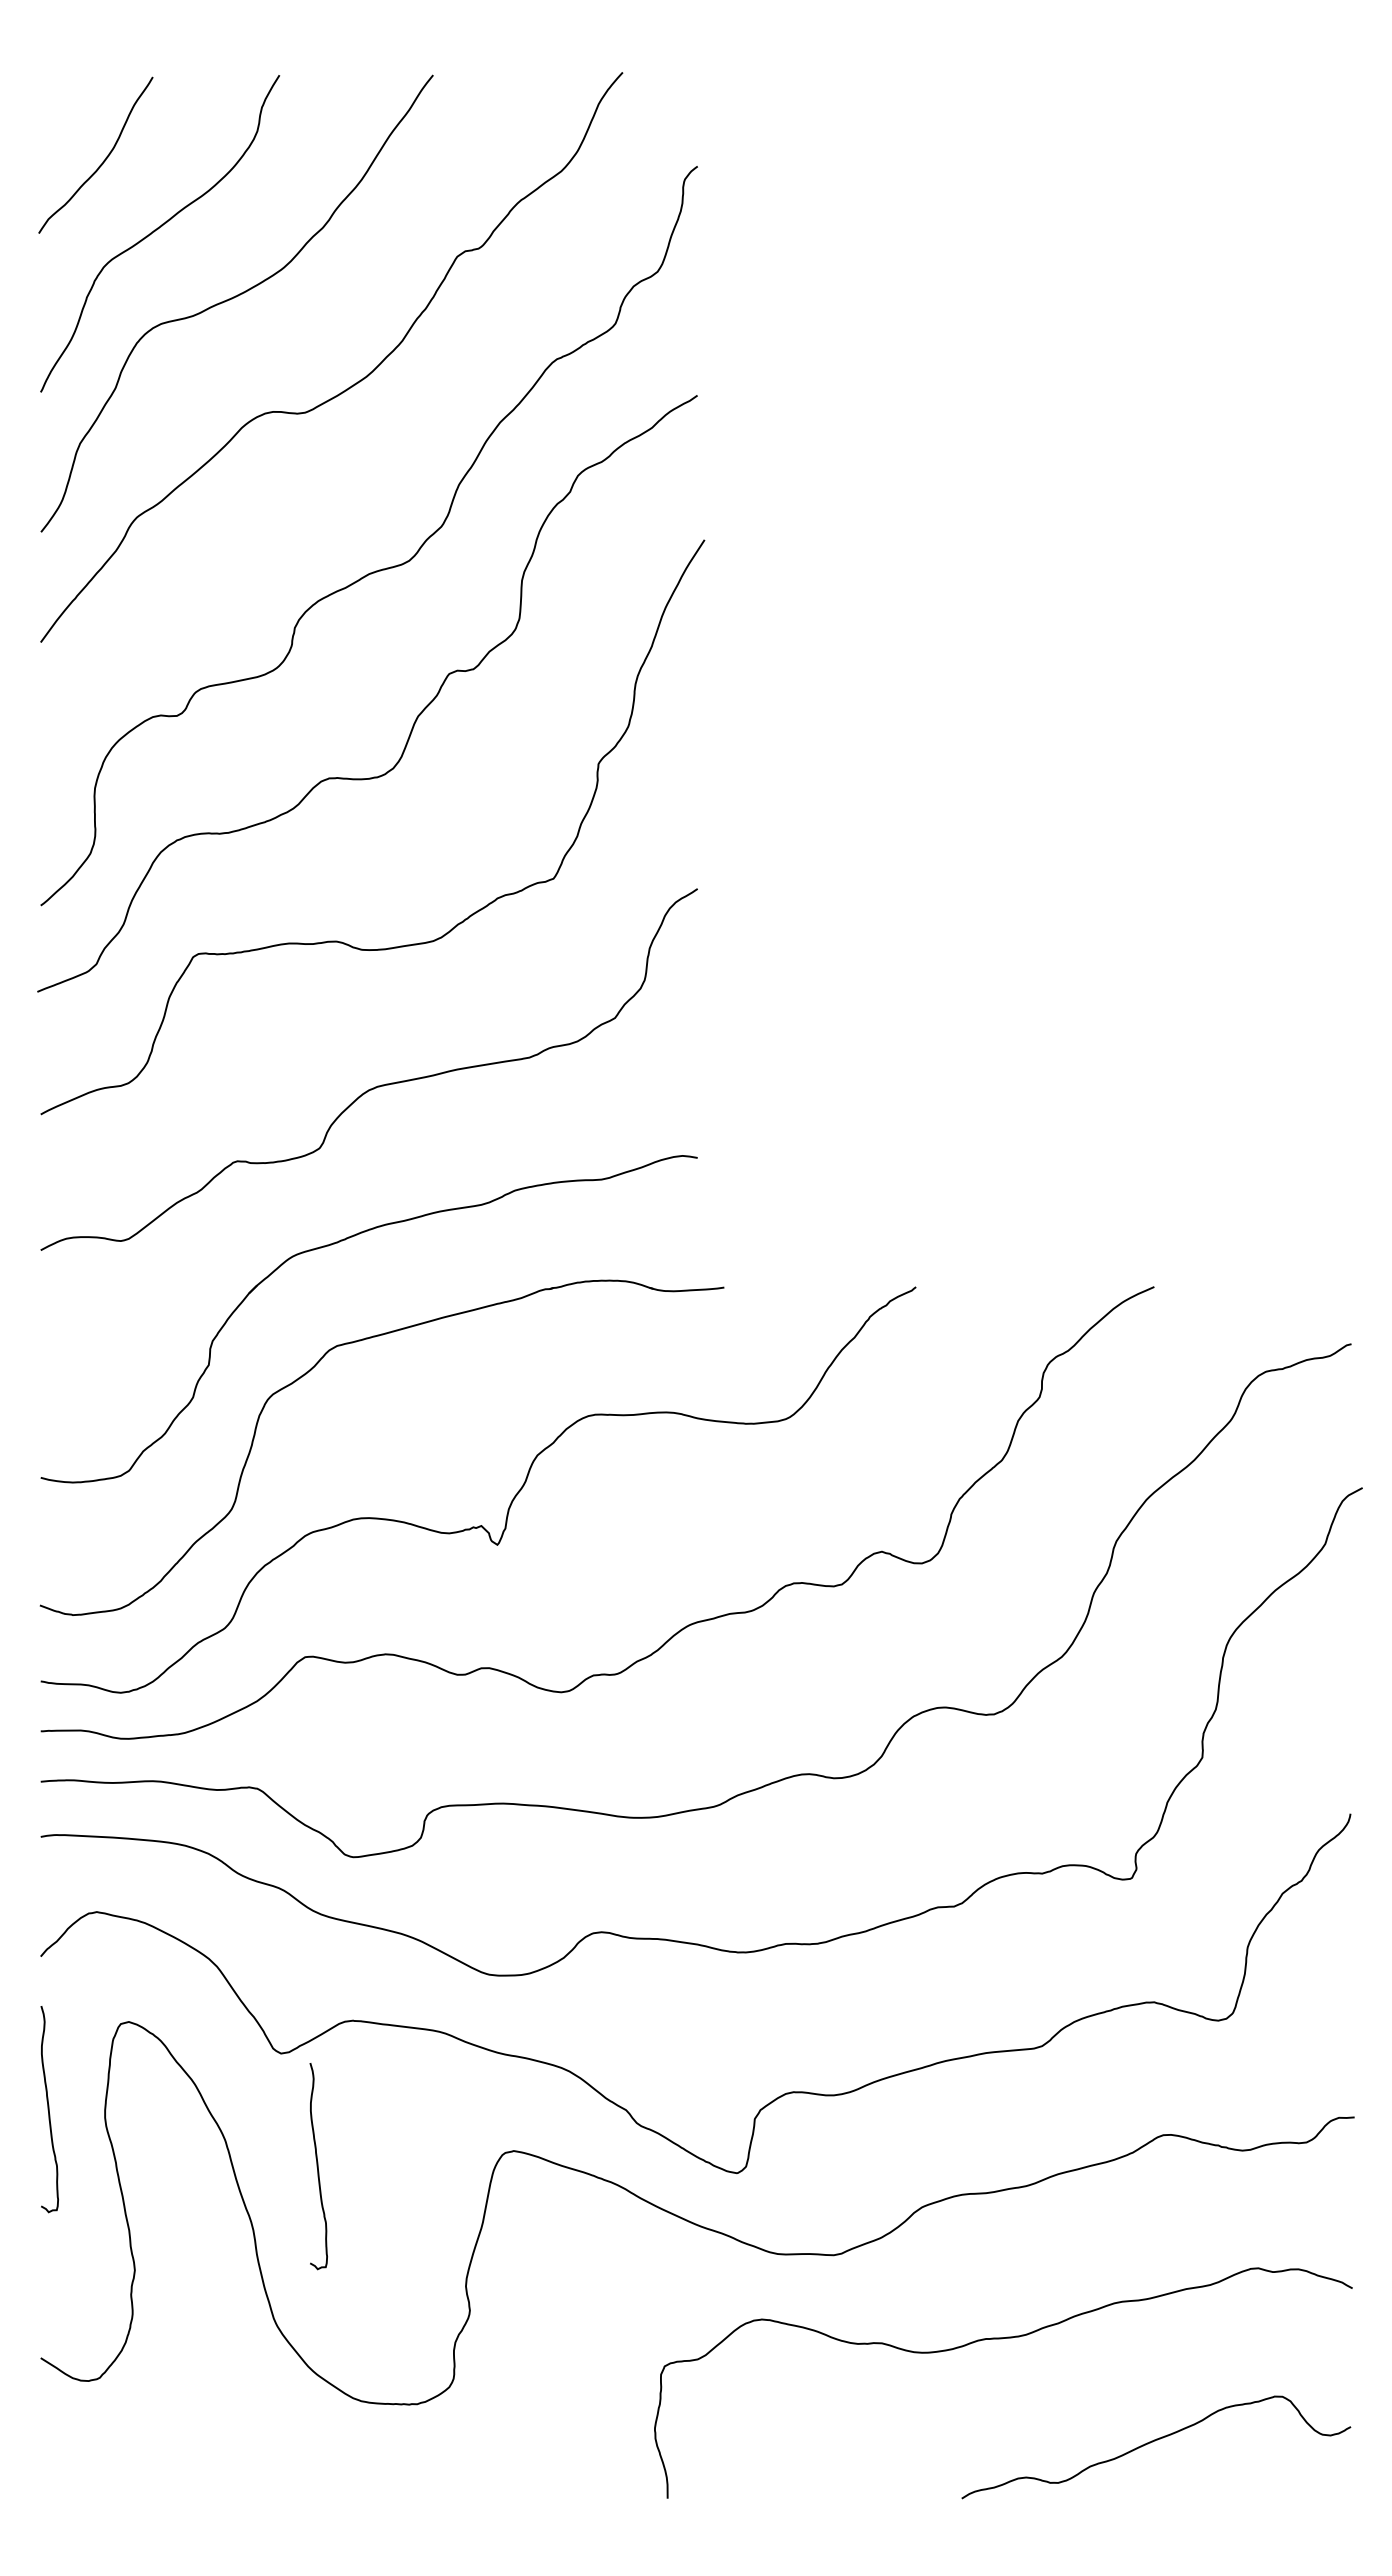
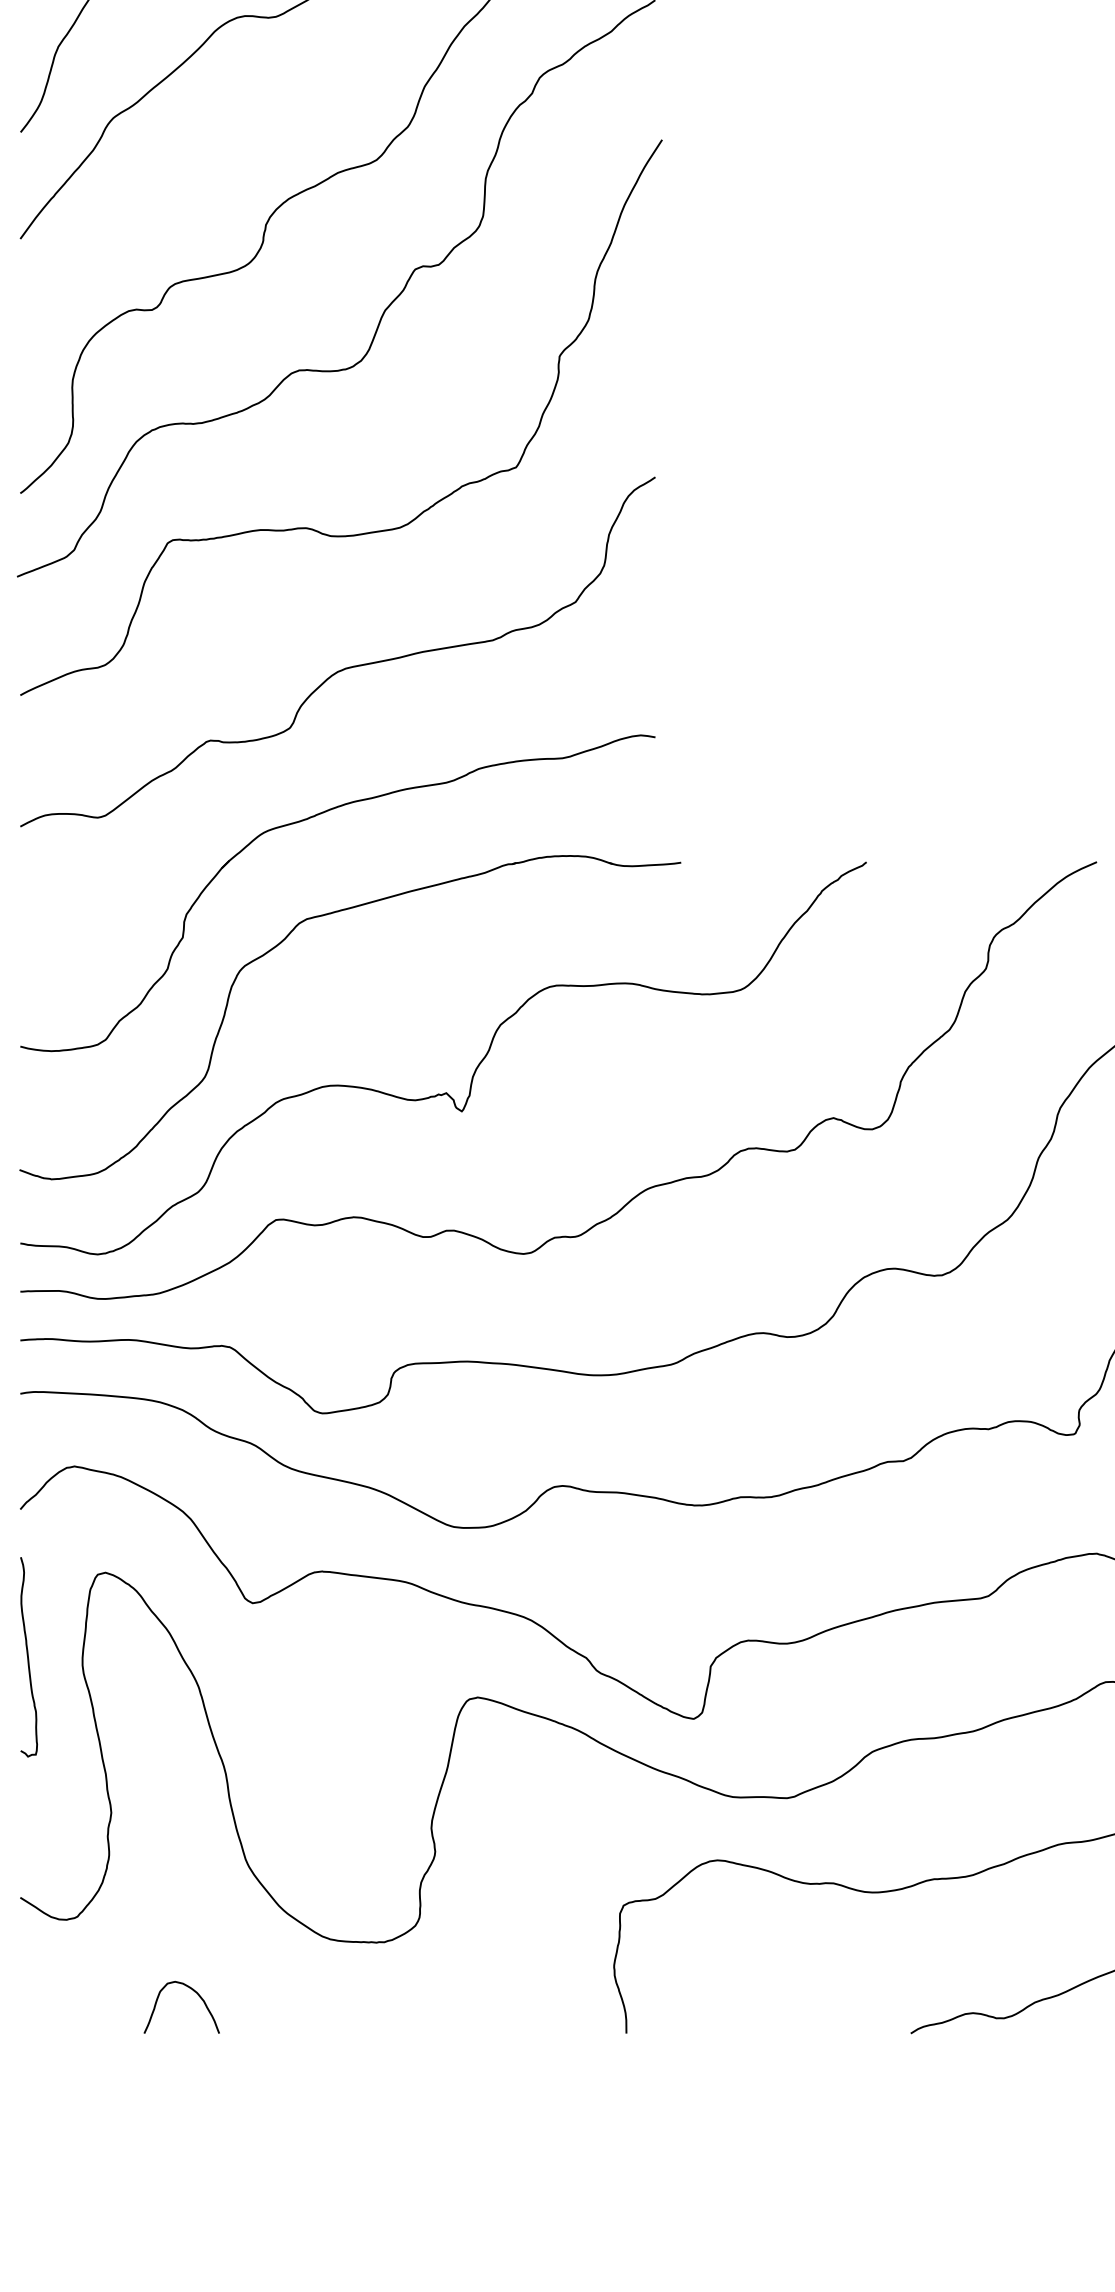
curve: (318, 2166) -> (288, 1712), removed
curve: (221, 2456) -> (195, 1992), added

